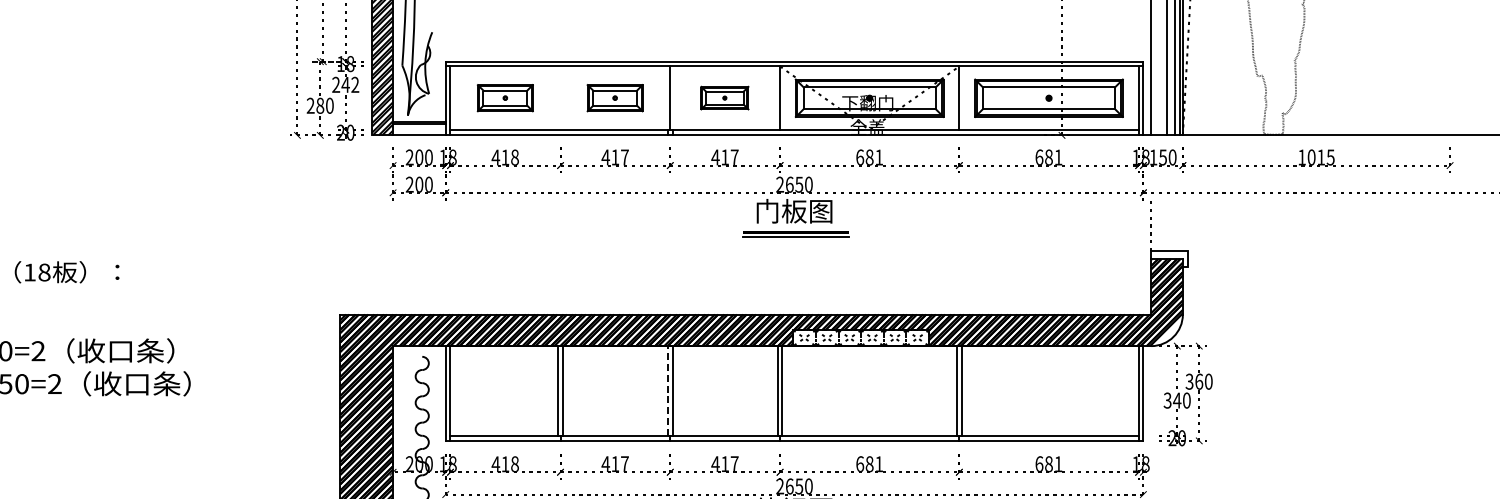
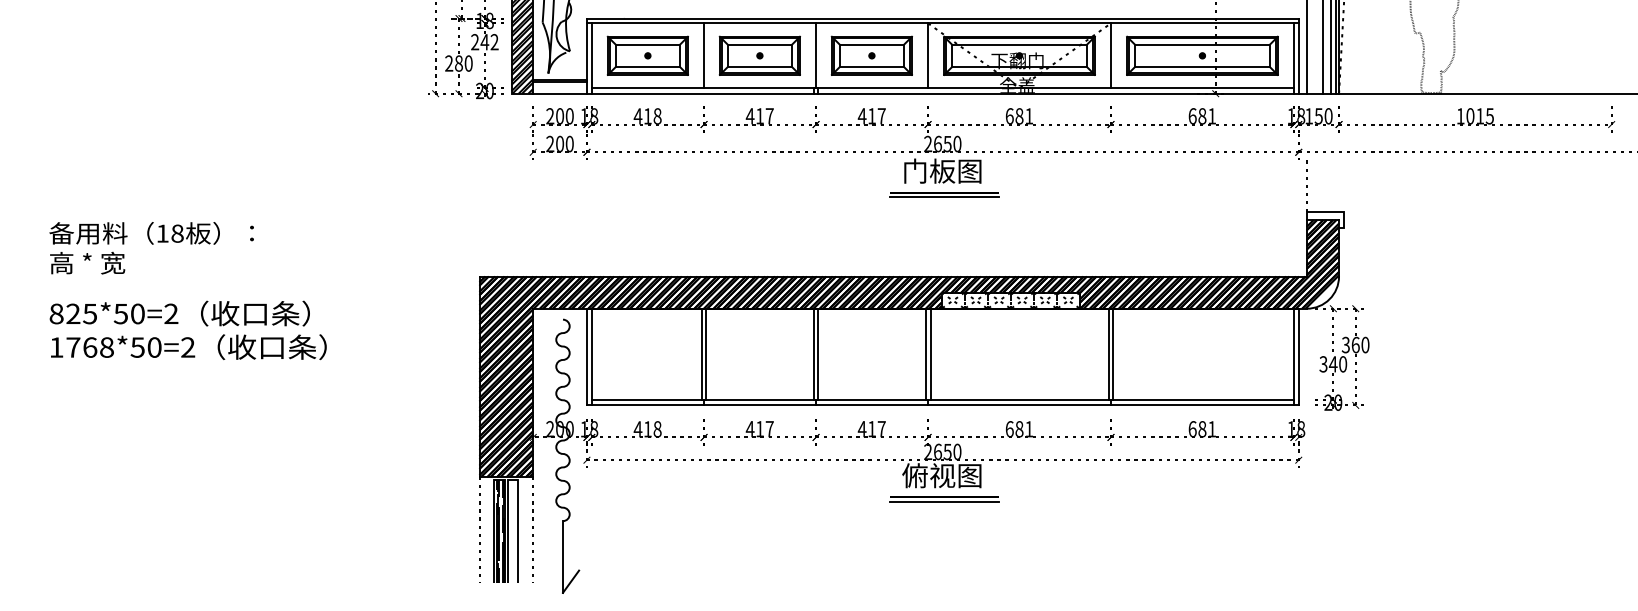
part: (505, 97) -> (647, 55), size x1.43
line: (560, 97) -> (704, 55), added
part: (614, 97) -> (759, 55), size x1.43
part: (724, 97) -> (871, 55), size x1.67
line: (667, 390) -> (813, 354), dashed -> solid

